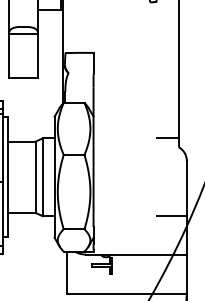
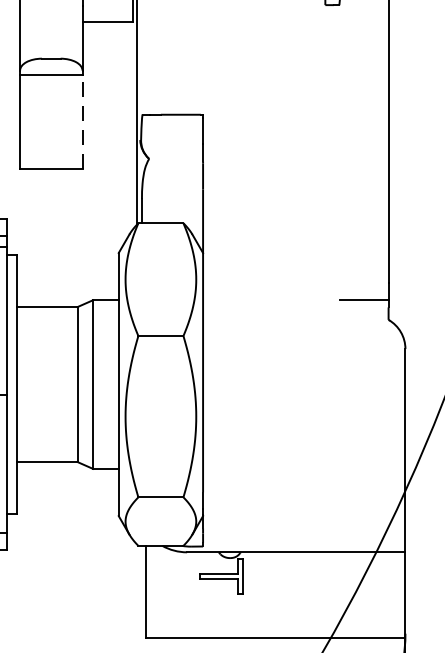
line: (37, 56) -> (81, 122), solid -> dashed
line: (171, 216) -> (372, 469), removed

